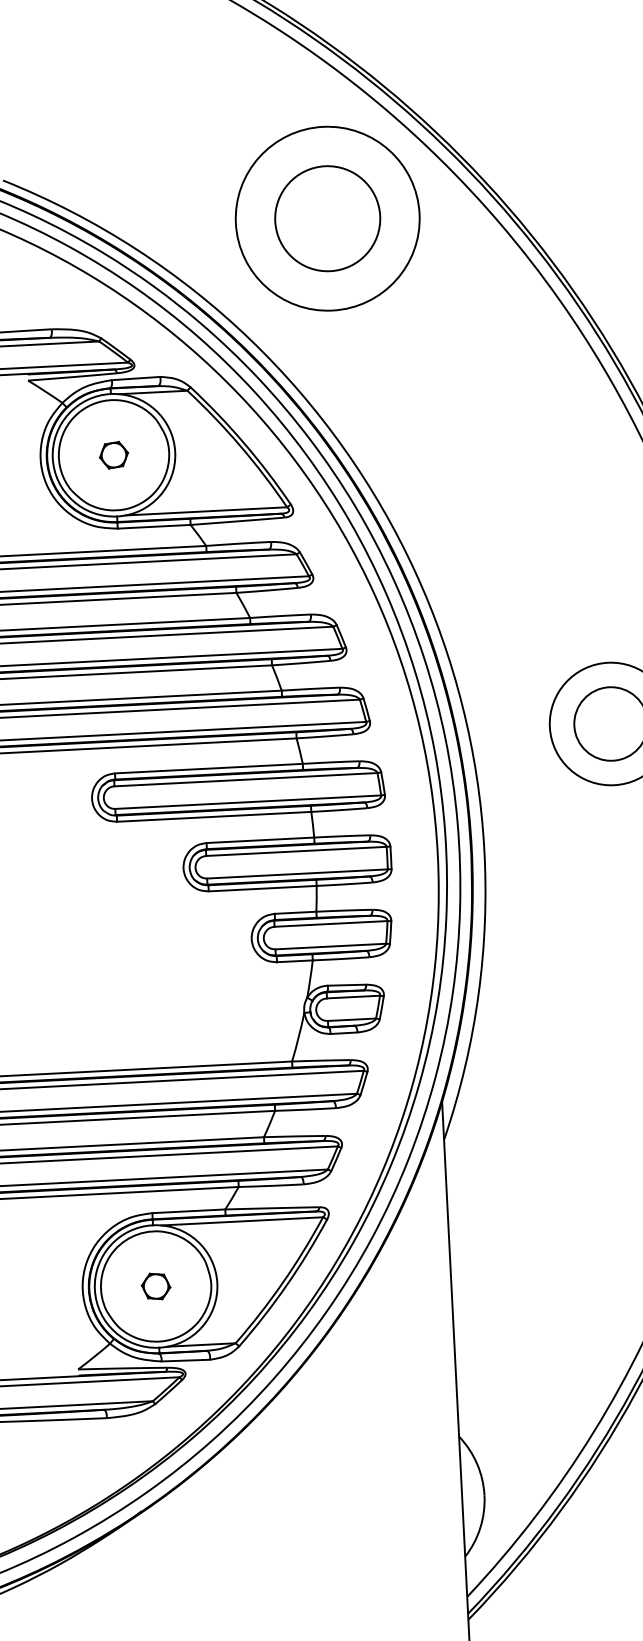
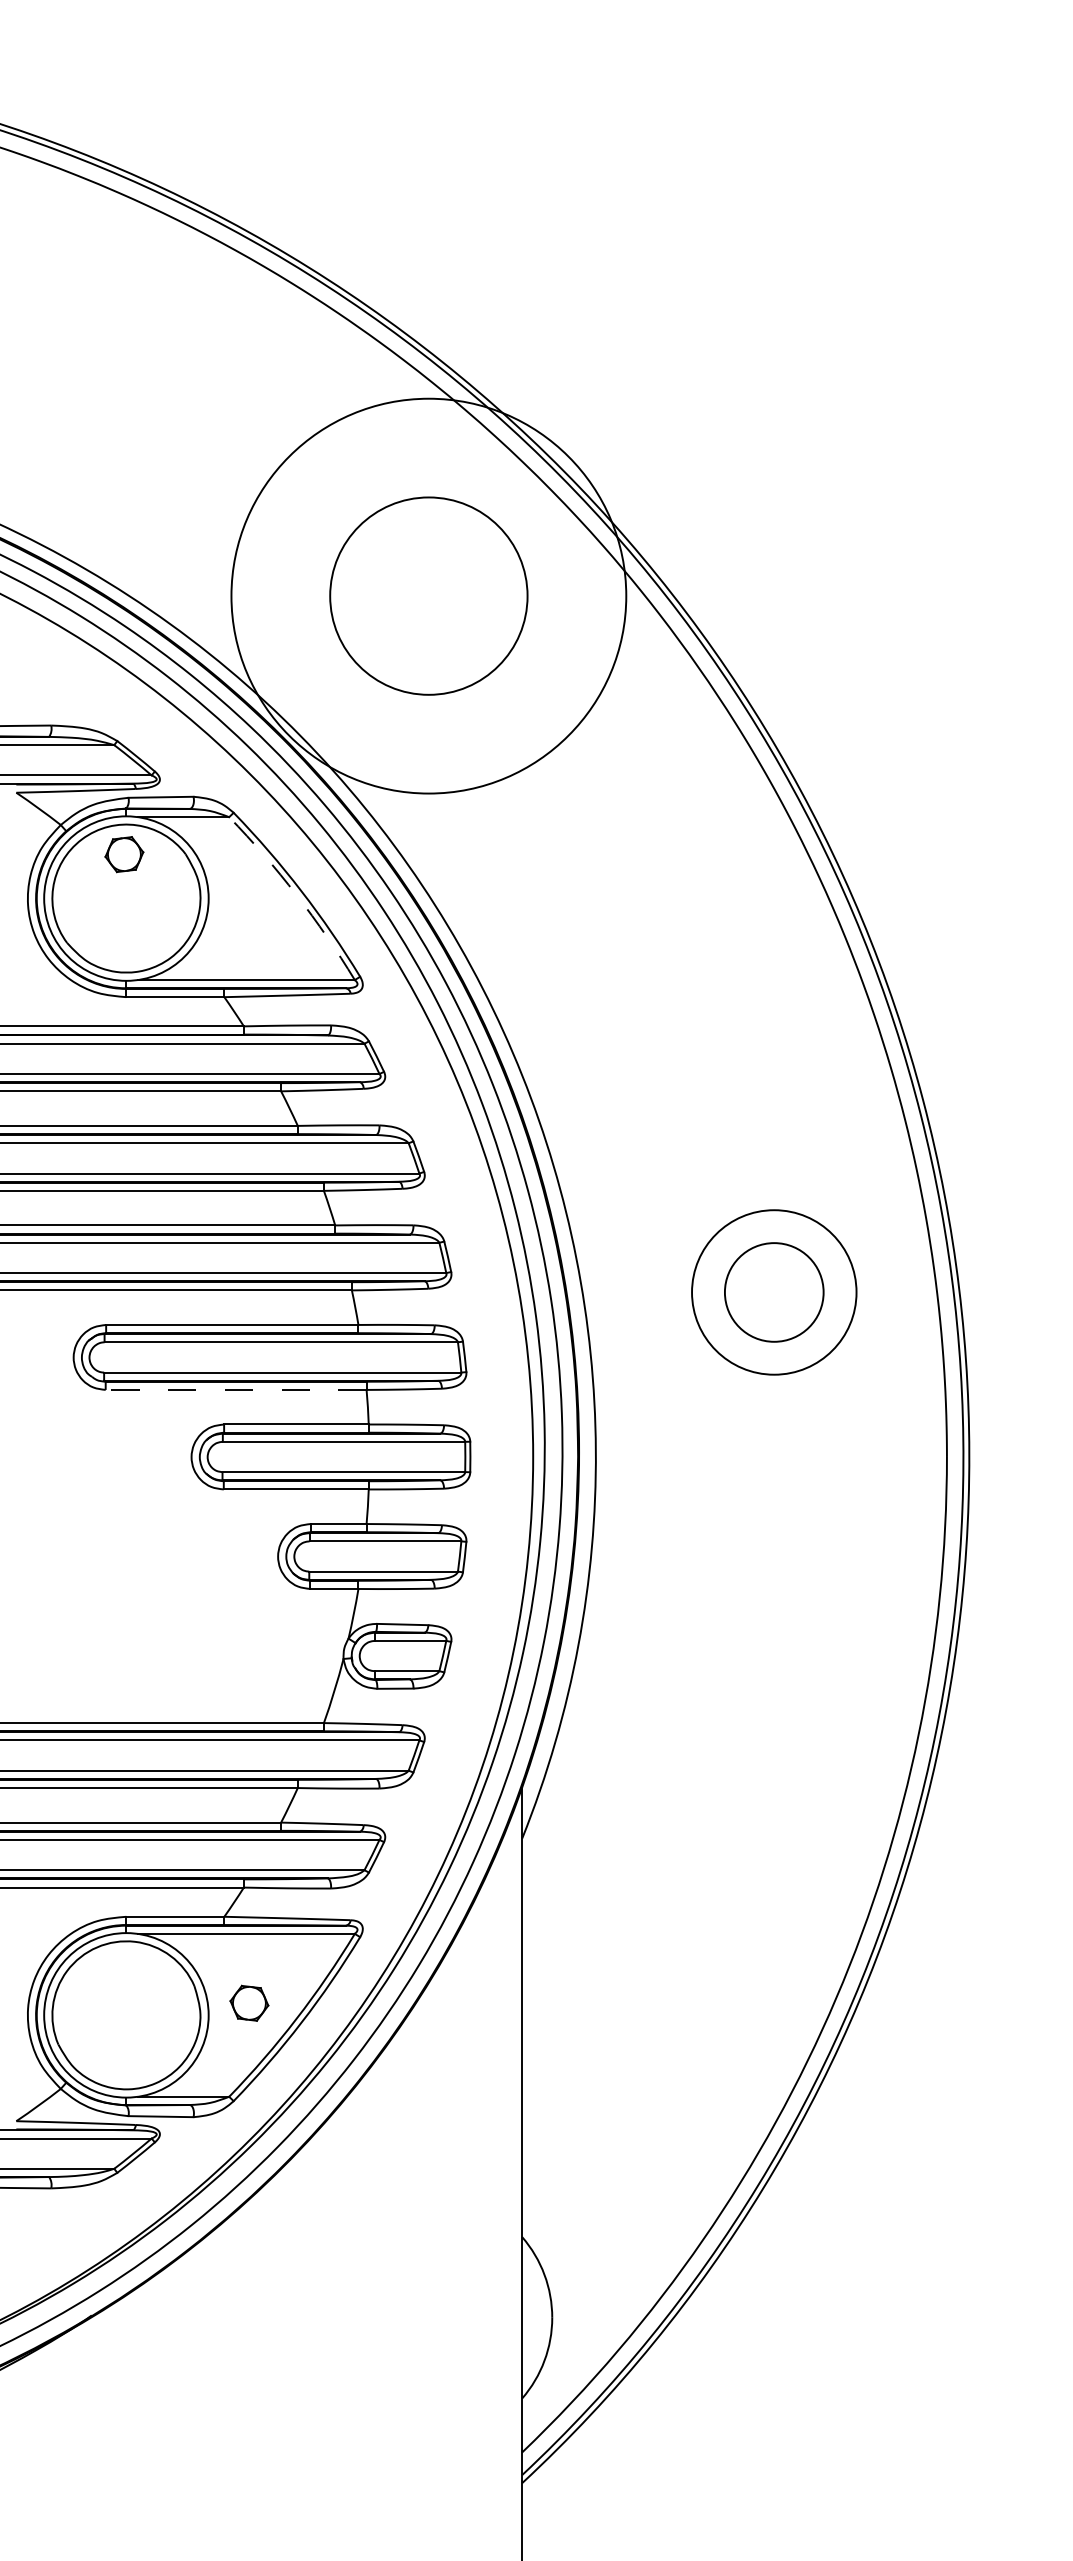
circle: (327, 218) -> (428, 595), size x1.4
circle: (327, 218) -> (428, 595), size x1.6
arc: (240, 446) -> (296, 895), solid -> dashed
part: (114, 455) -> (124, 854), moved
line: (213, 816) -> (235, 1389), solid -> dashed
part: (156, 1285) -> (249, 2002), moved

